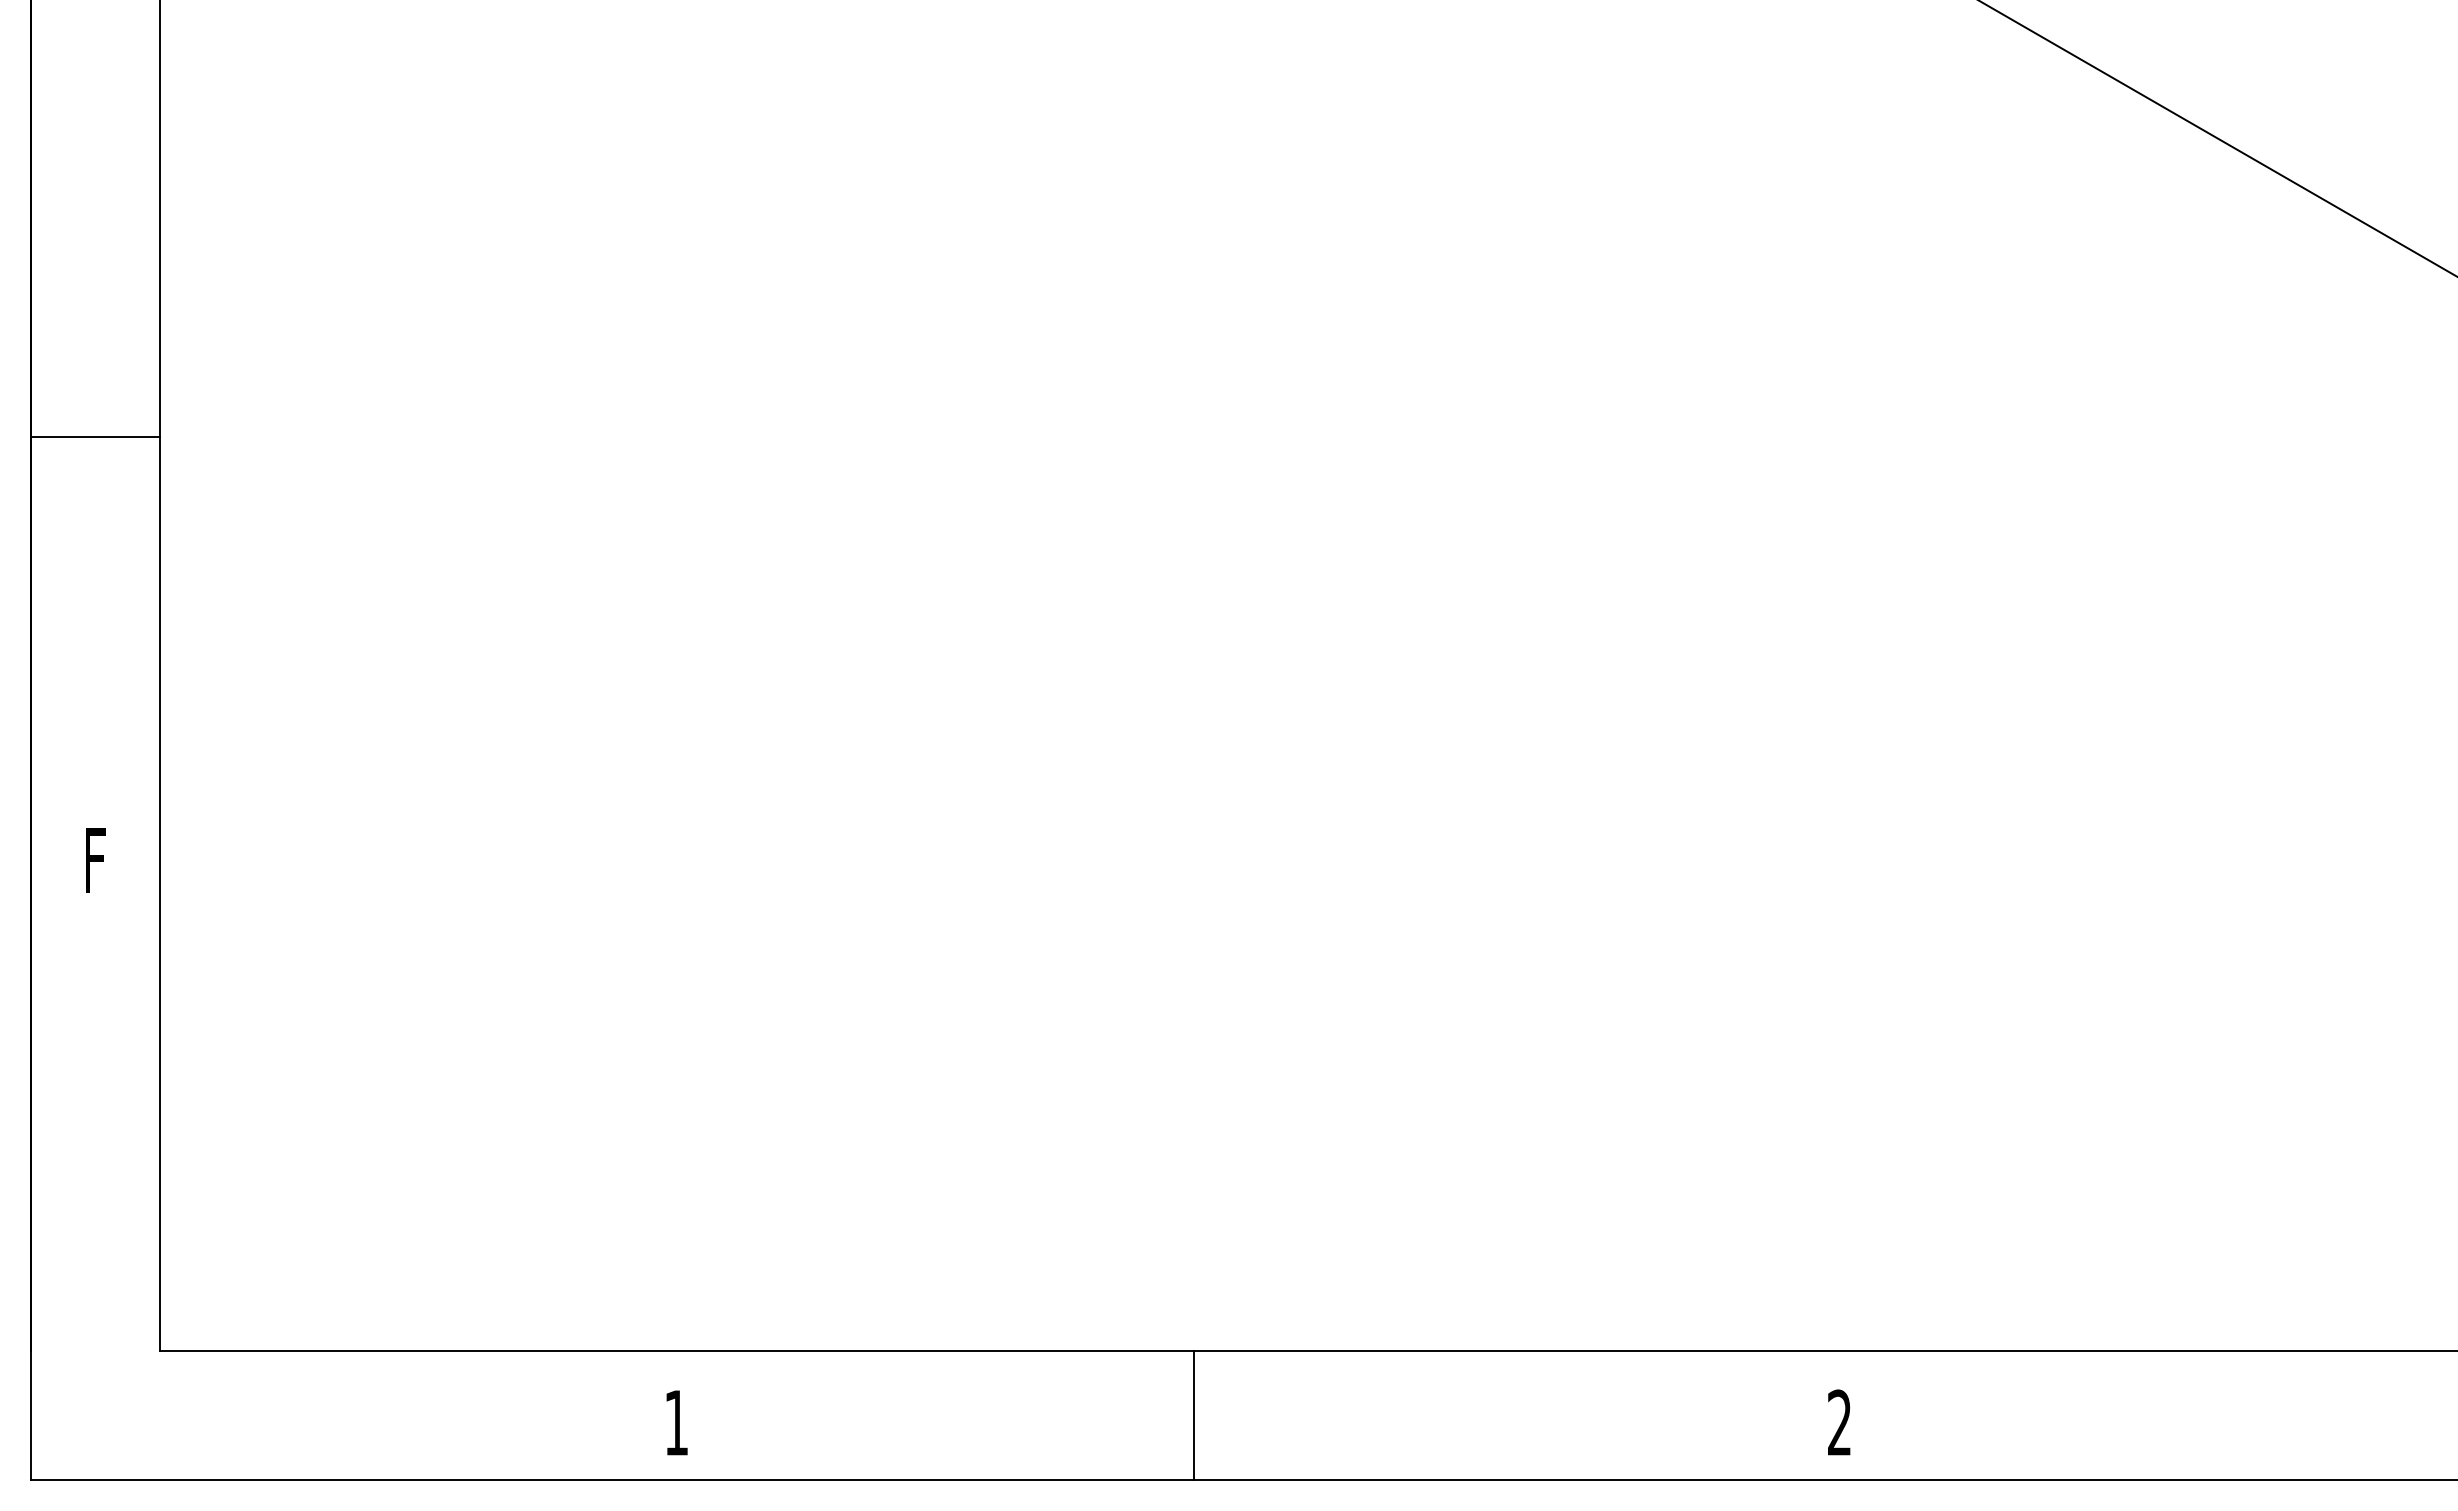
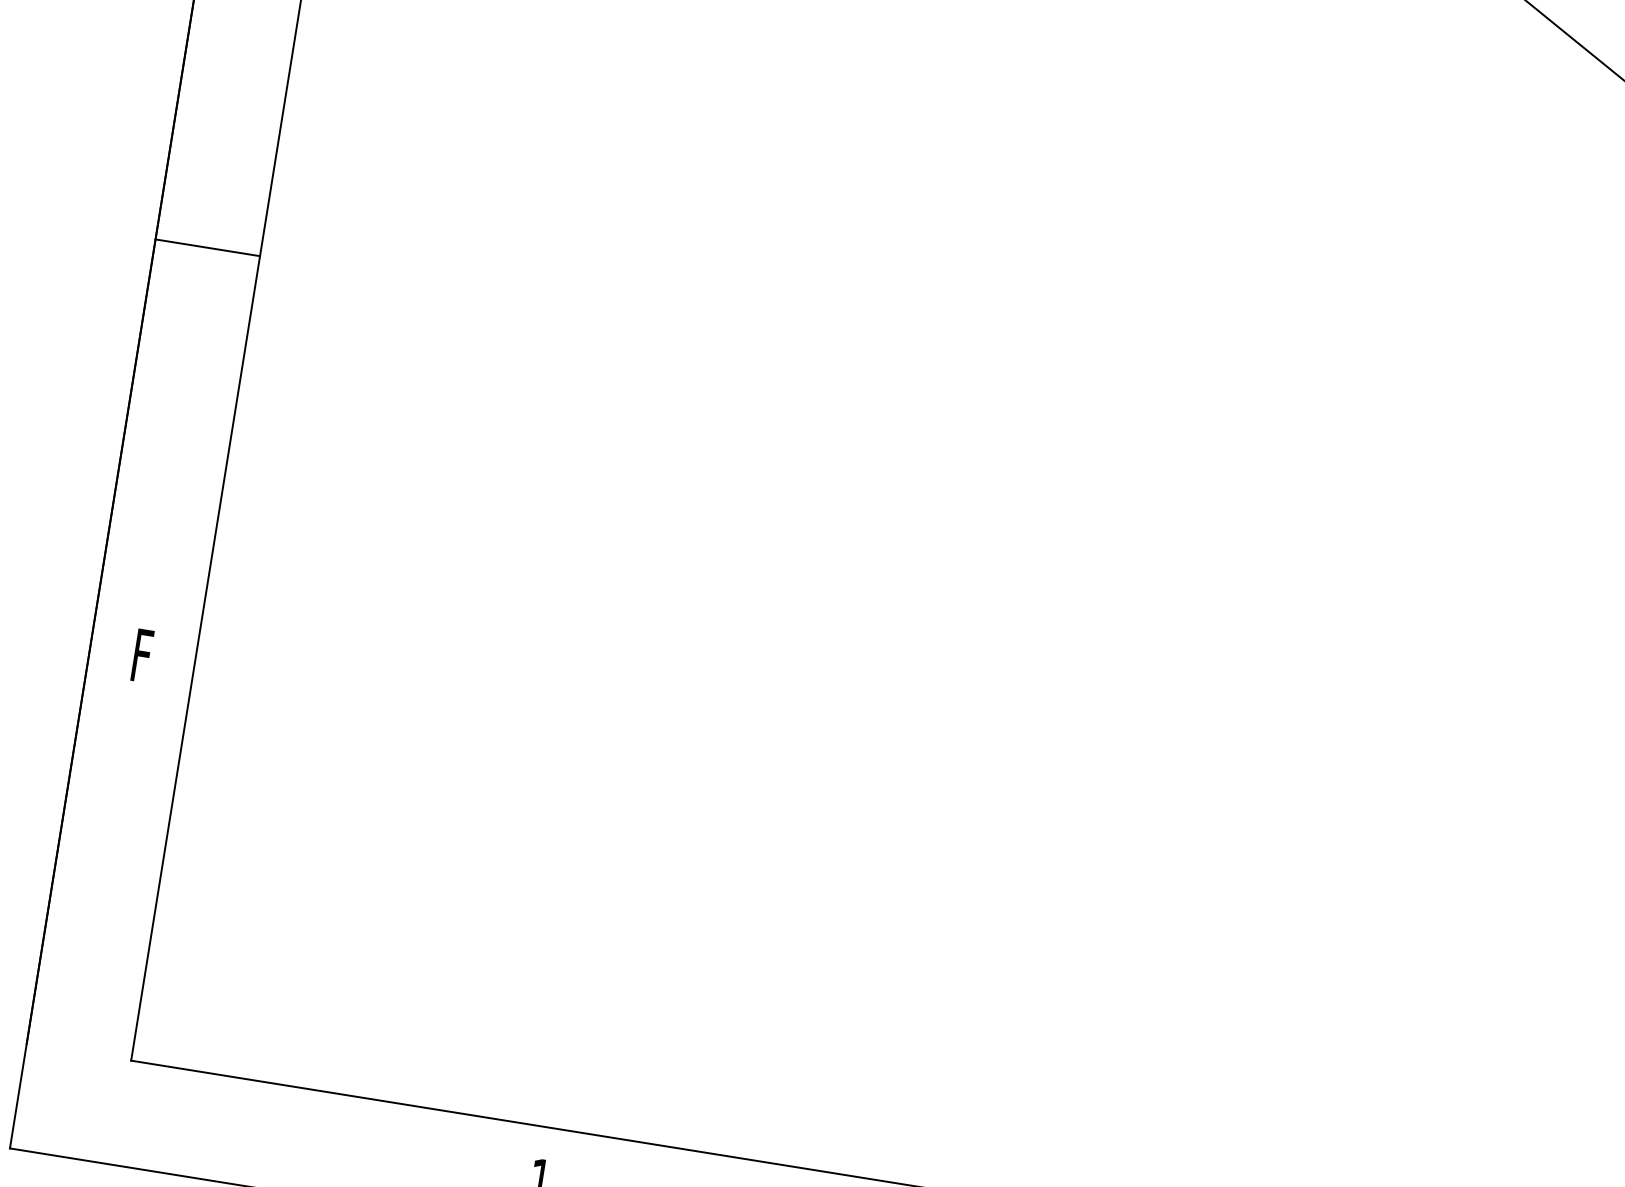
line: (95, 437) -> (207, 248), moved

